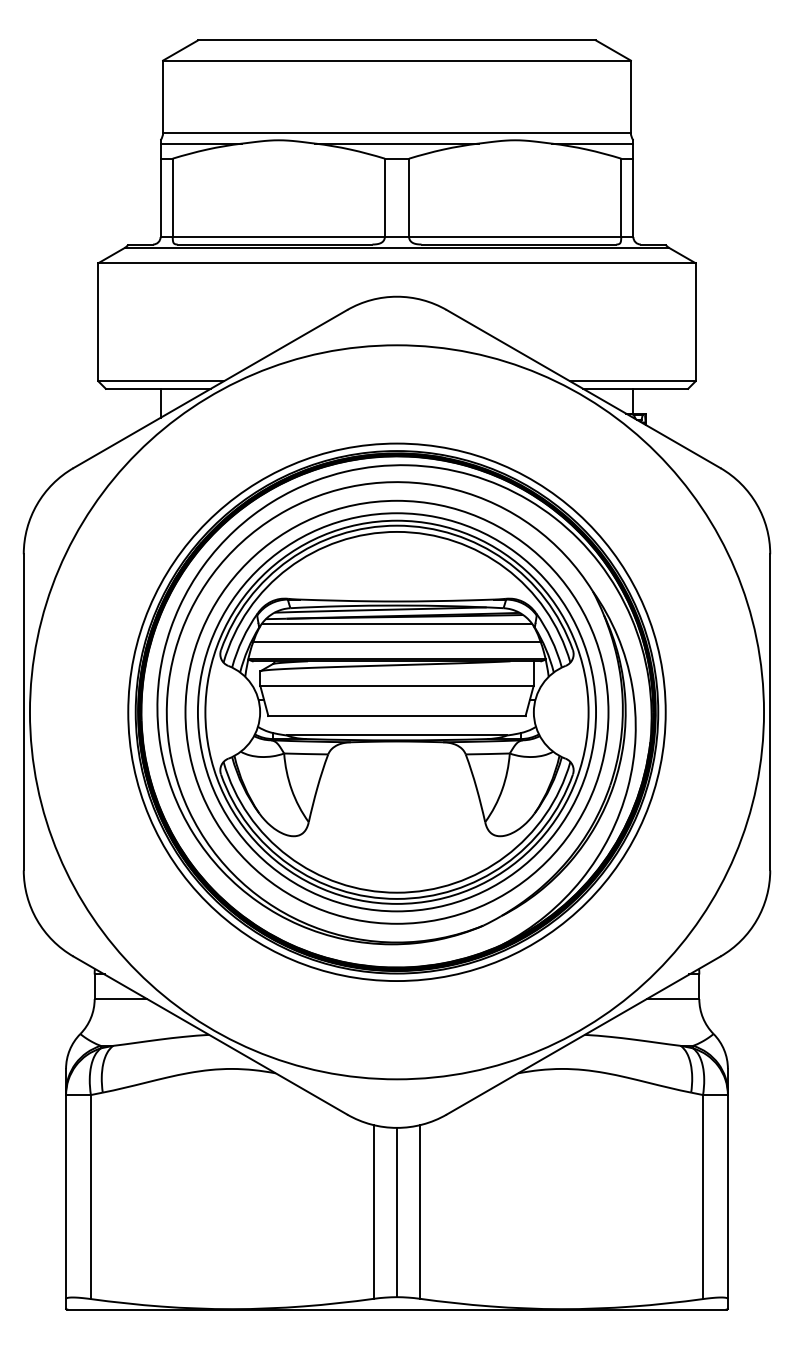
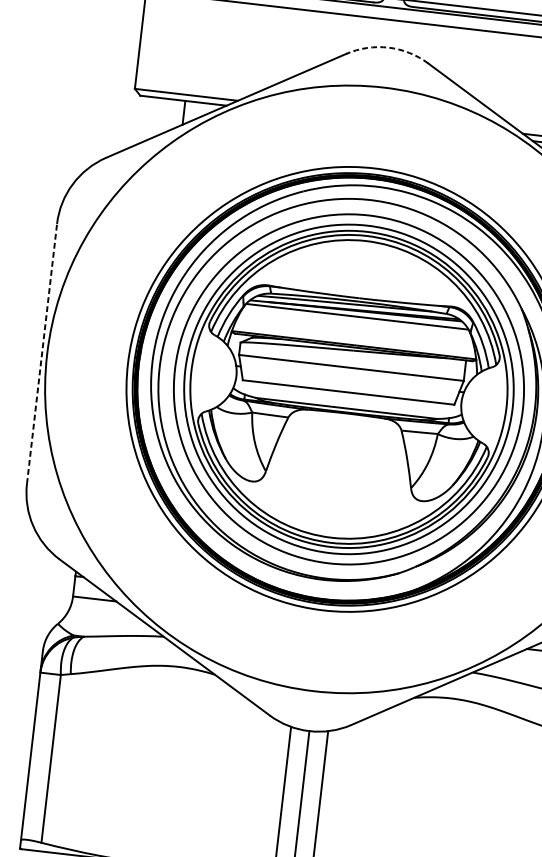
arc: (397, 296) -> (388, 47), solid -> dashed
line: (396, 642) -> (355, 331), removed
line: (23, 711) -> (41, 353), solid -> dashed

